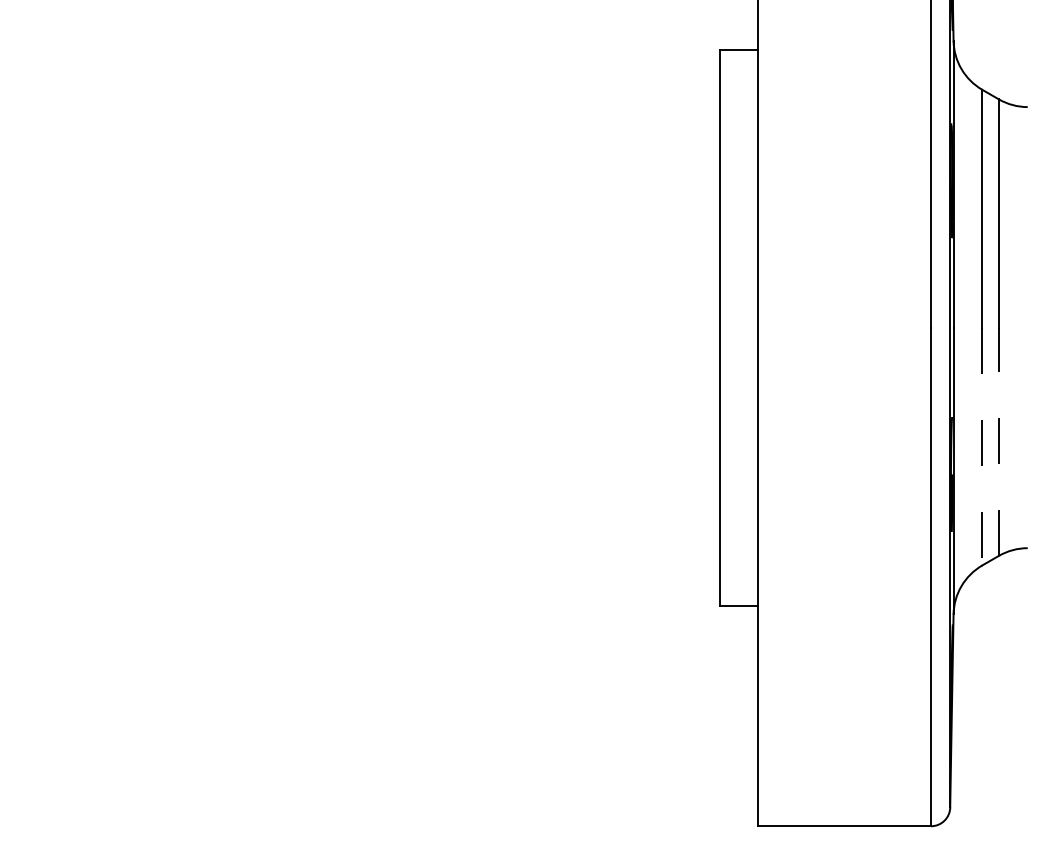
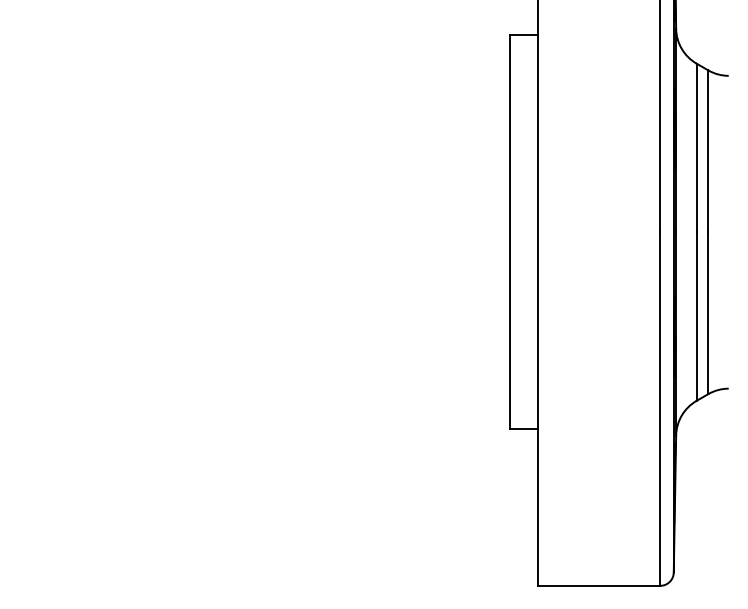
line: (999, 442) -> (708, 313), dashed -> solid
line: (982, 447) -> (696, 317), dashed -> solid

